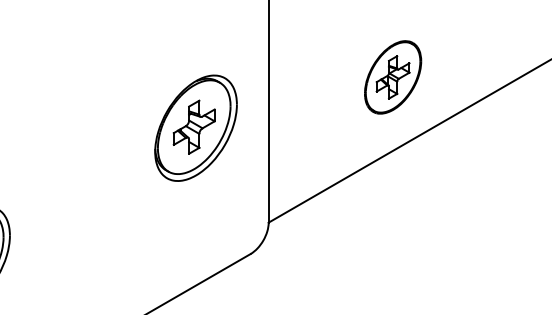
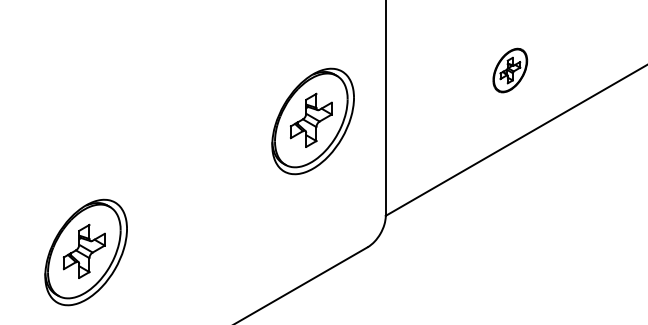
part: (393, 77) -> (510, 70), size x0.6

